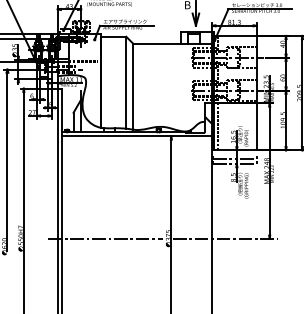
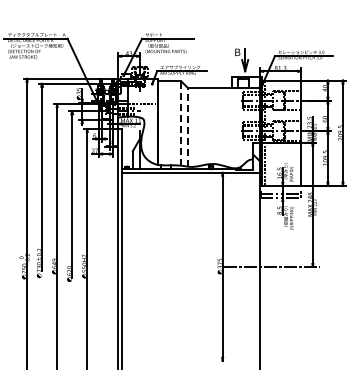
line: (126, 82) -> (181, 123), solid -> dashed
line: (133, 87) -> (187, 127), solid -> dashed
line: (104, 238) -> (161, 266), removed

